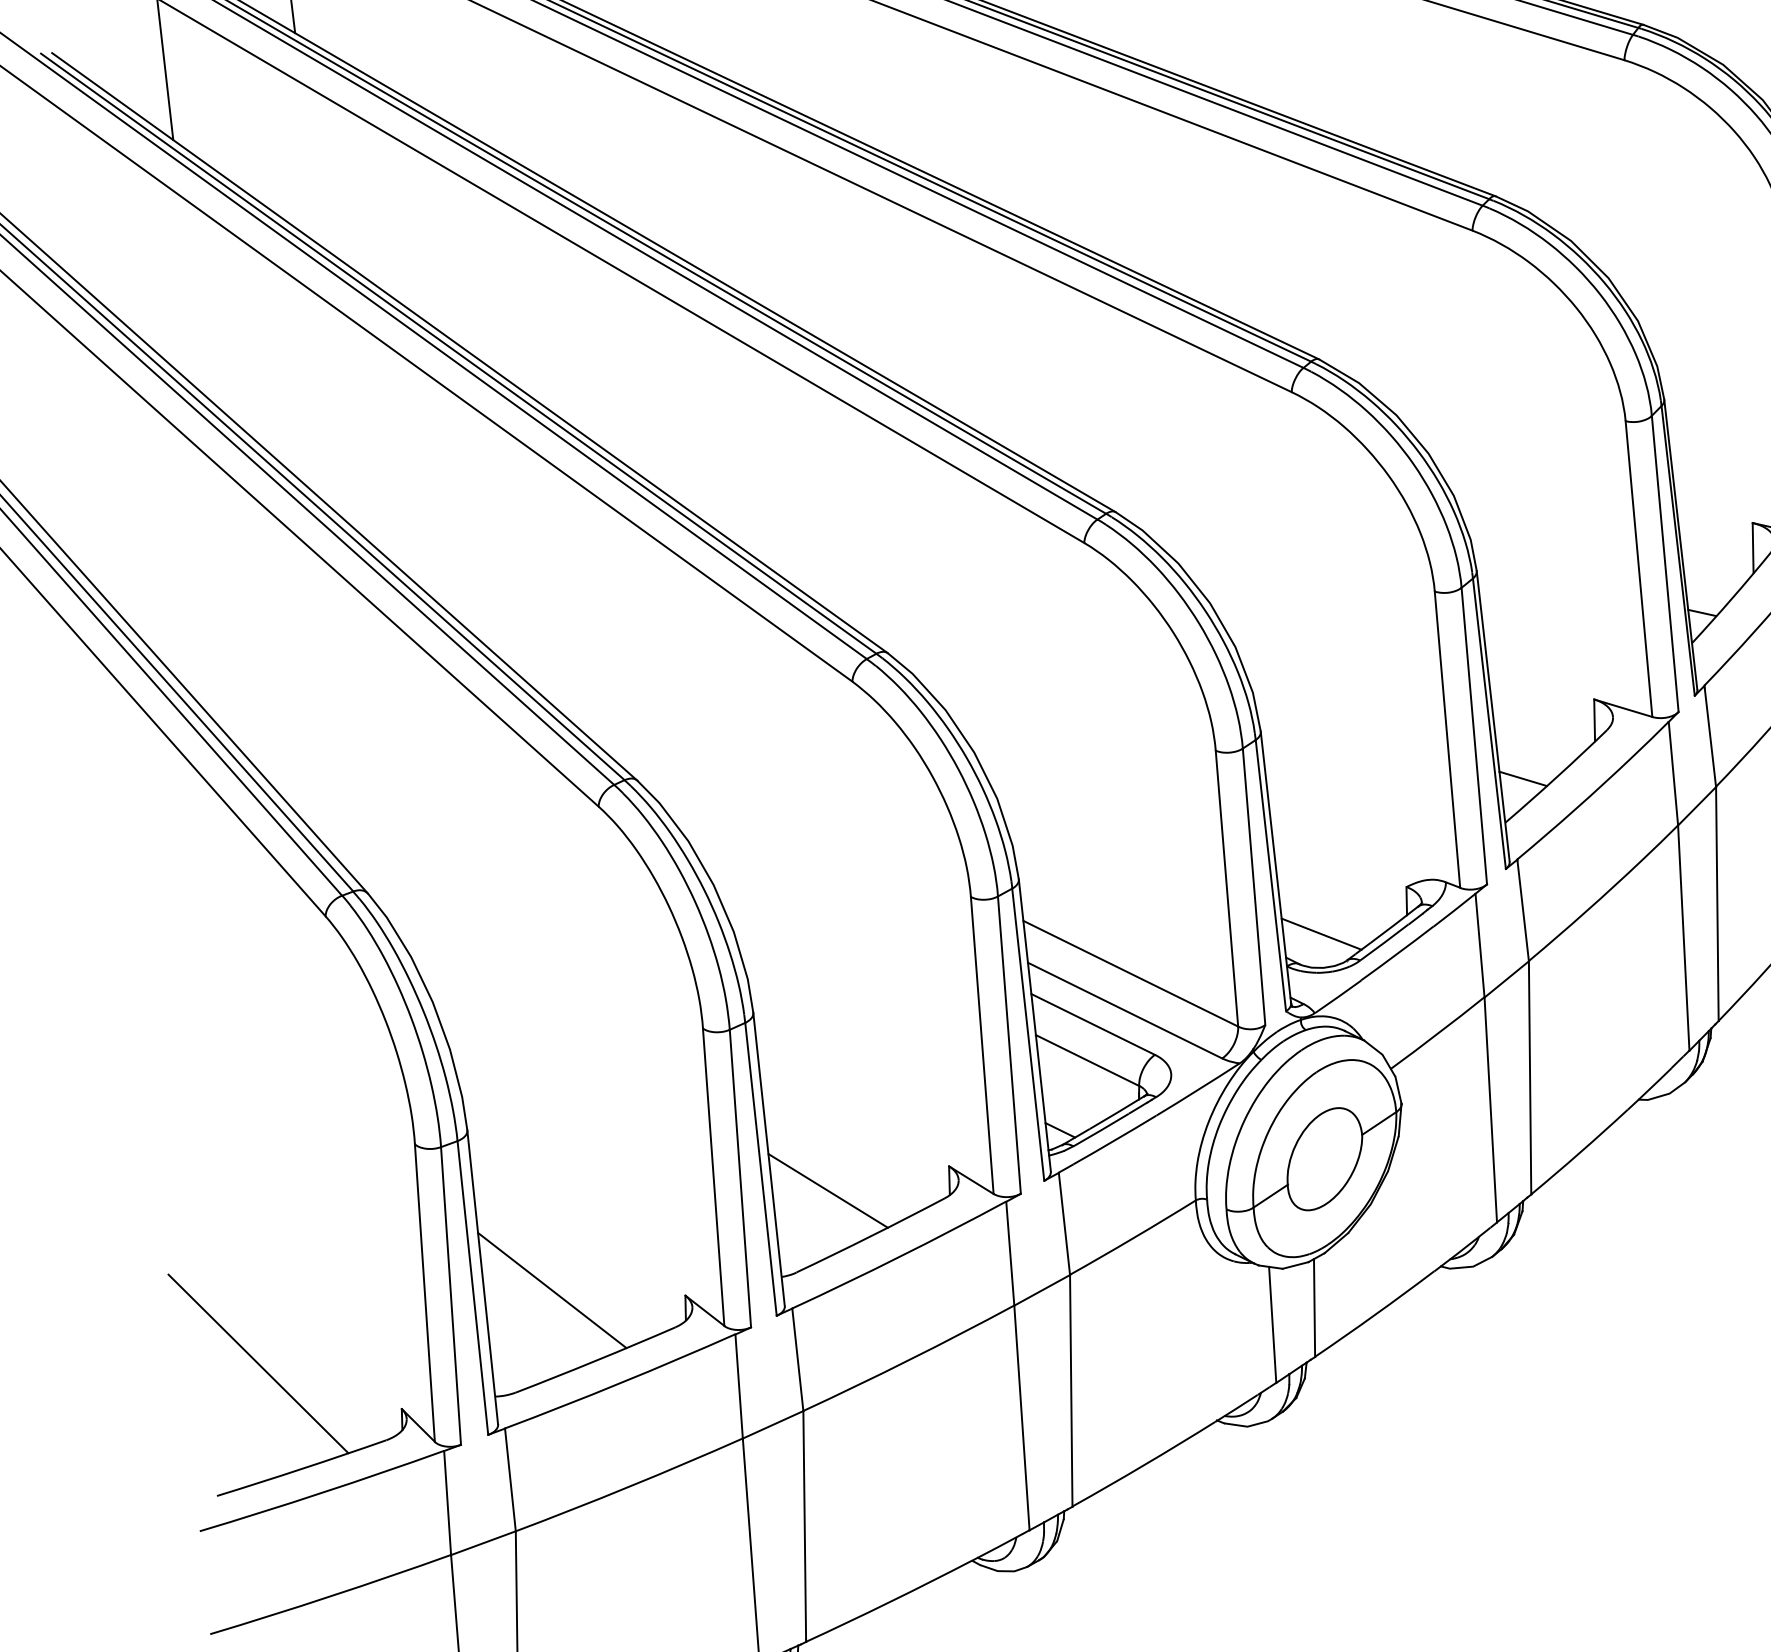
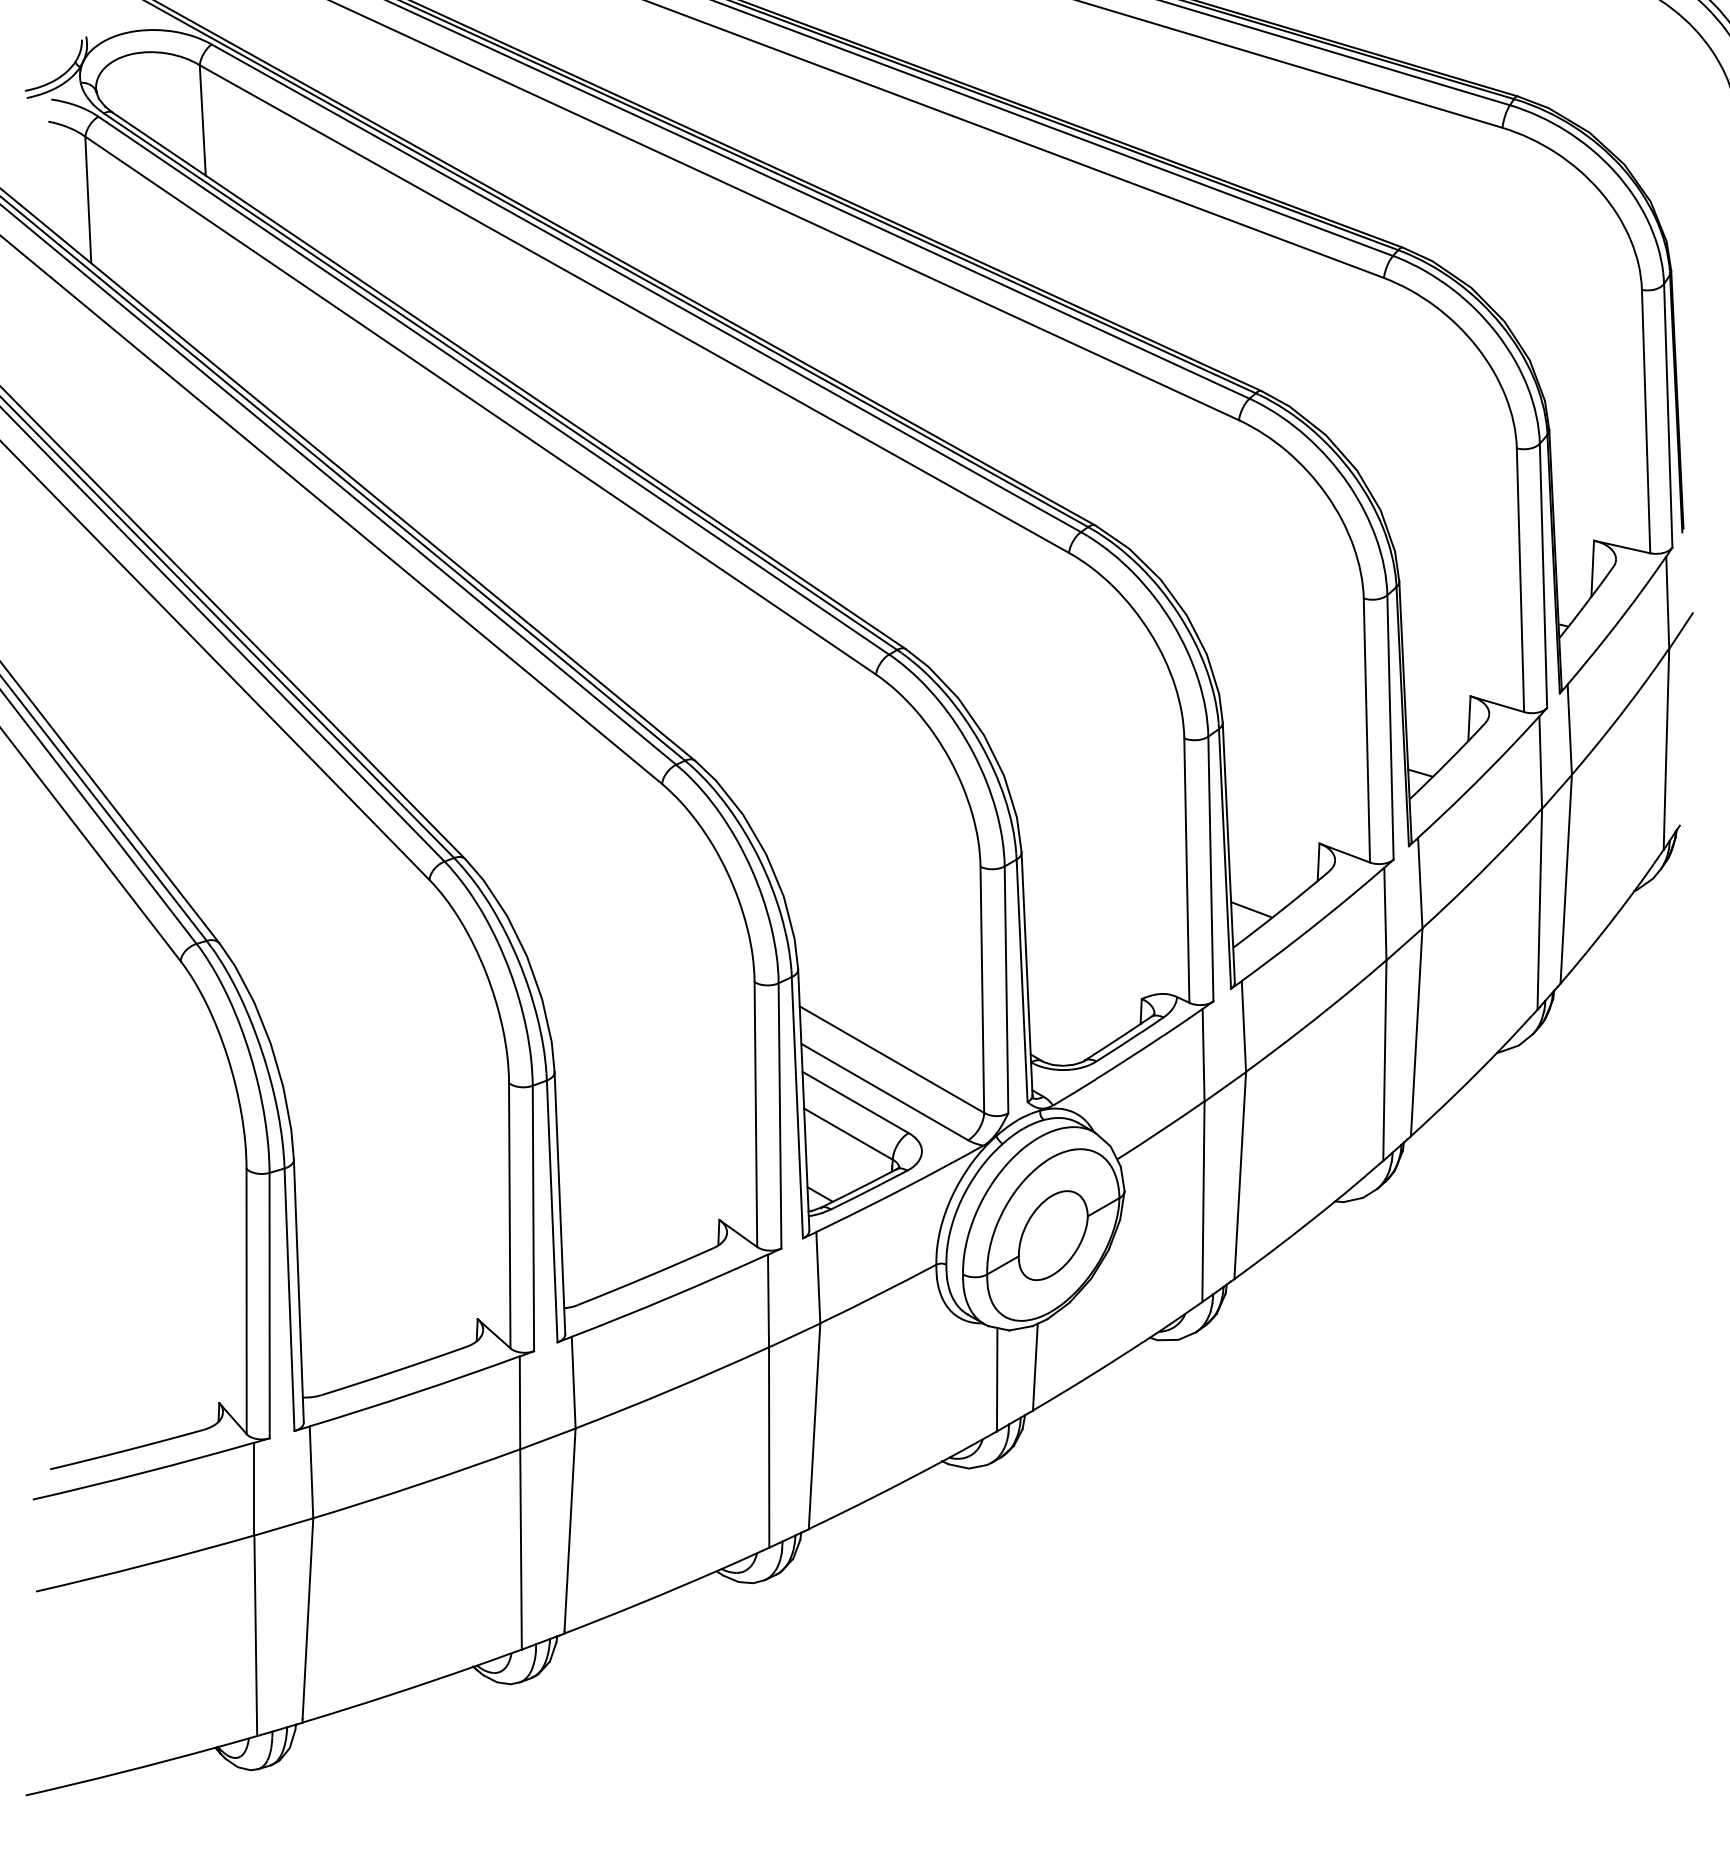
line: (1321, 933) -> (1063, 1035), removed
line: (828, 1190) -> (610, 1234), removed
line: (551, 1290) -> (359, 1306), removed
line: (258, 1363) -> (94, 1354), removed

